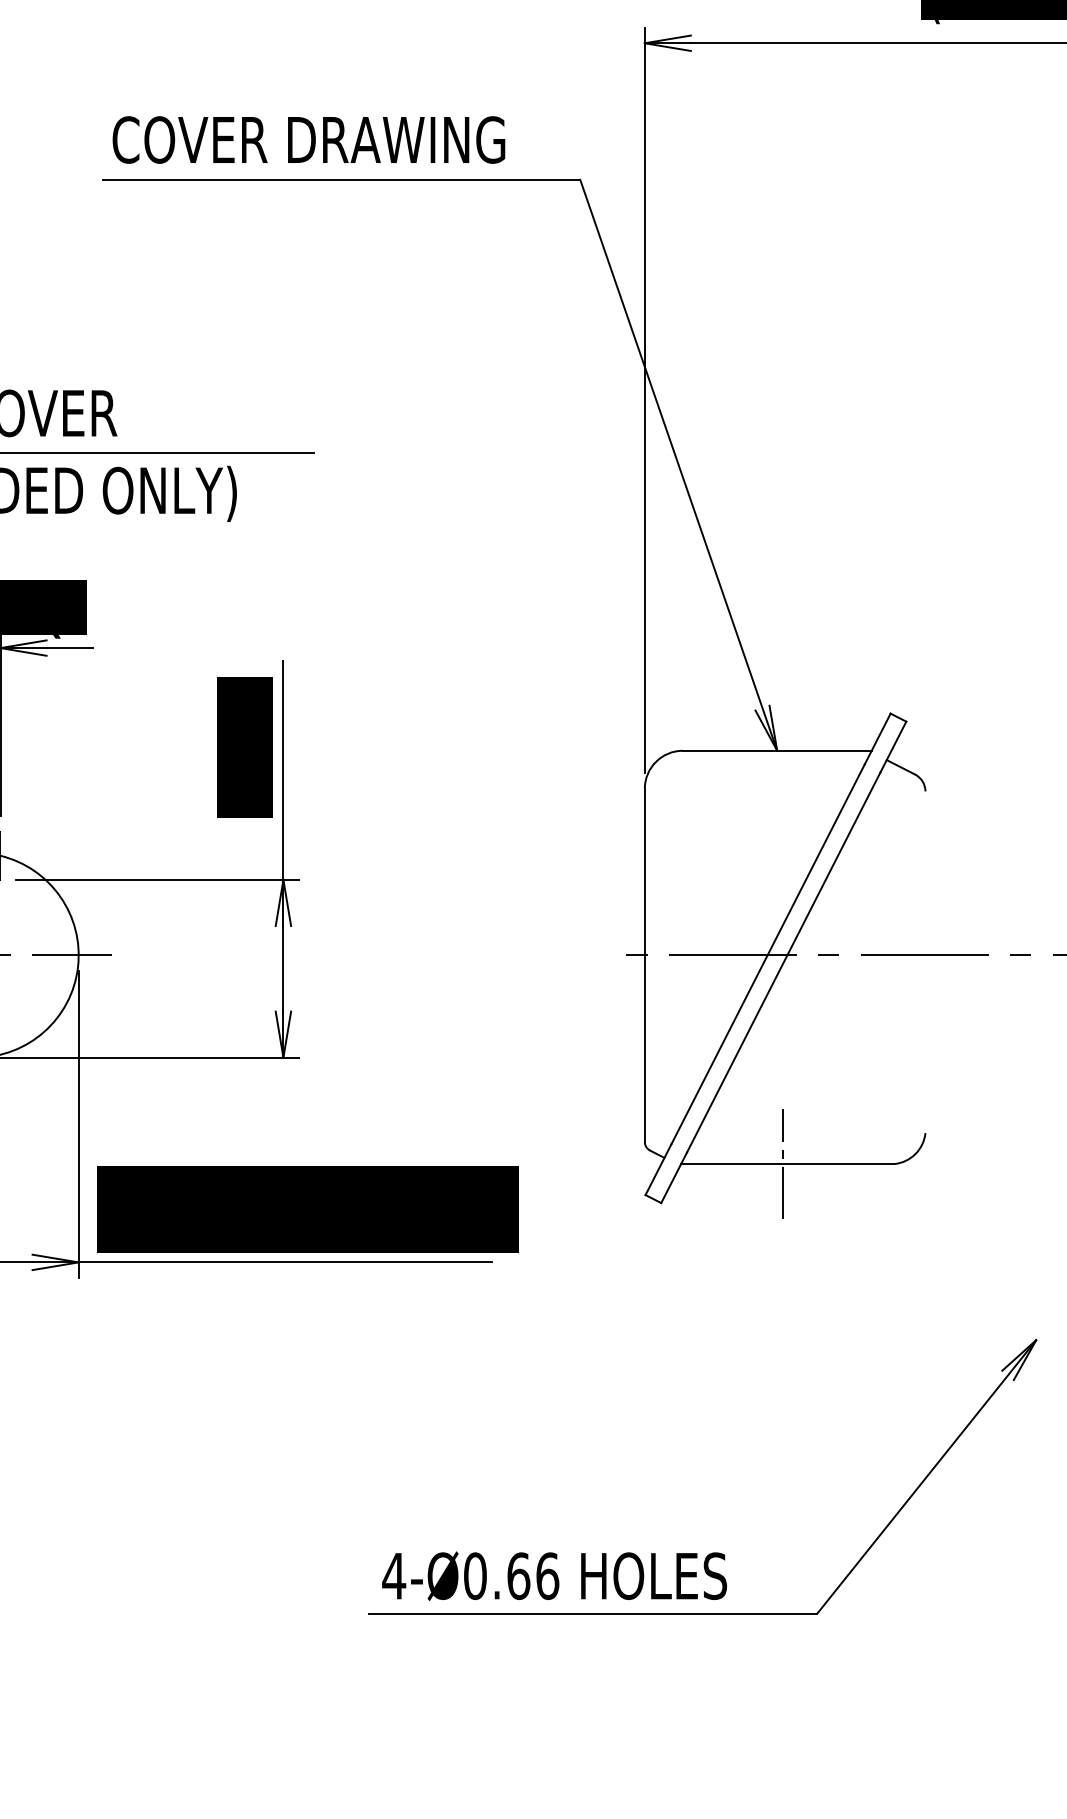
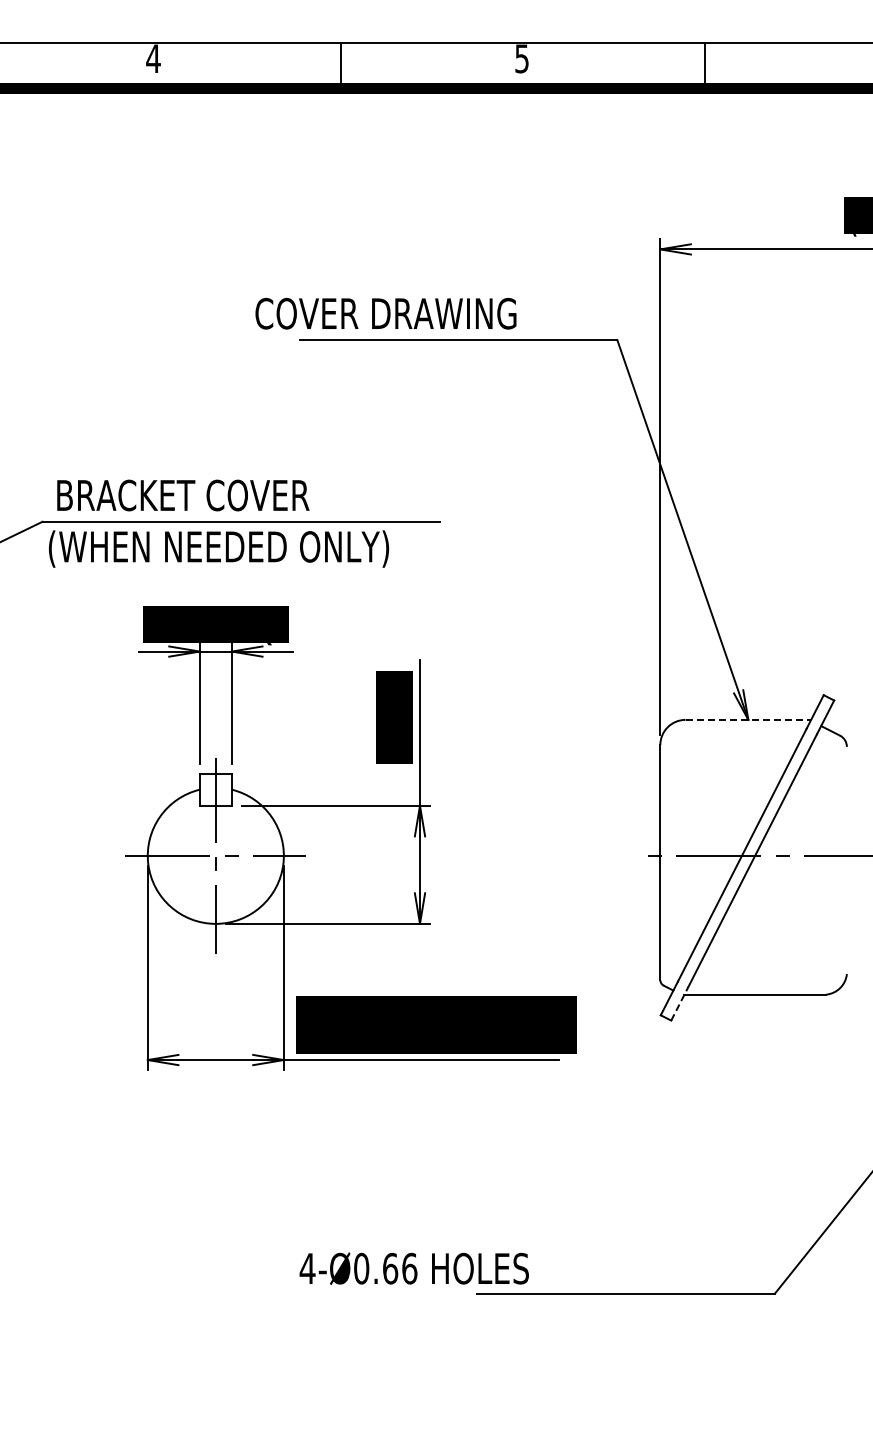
text: (308, 139) -> (385, 313), moved
line: (777, 750) -> (748, 719), solid -> dashed
line: (783, 1163) -> (752, 994), removed
line: (673, 1177) -> (679, 1003), solid -> dashed
text: (553, 1575) -> (413, 1268), moved

